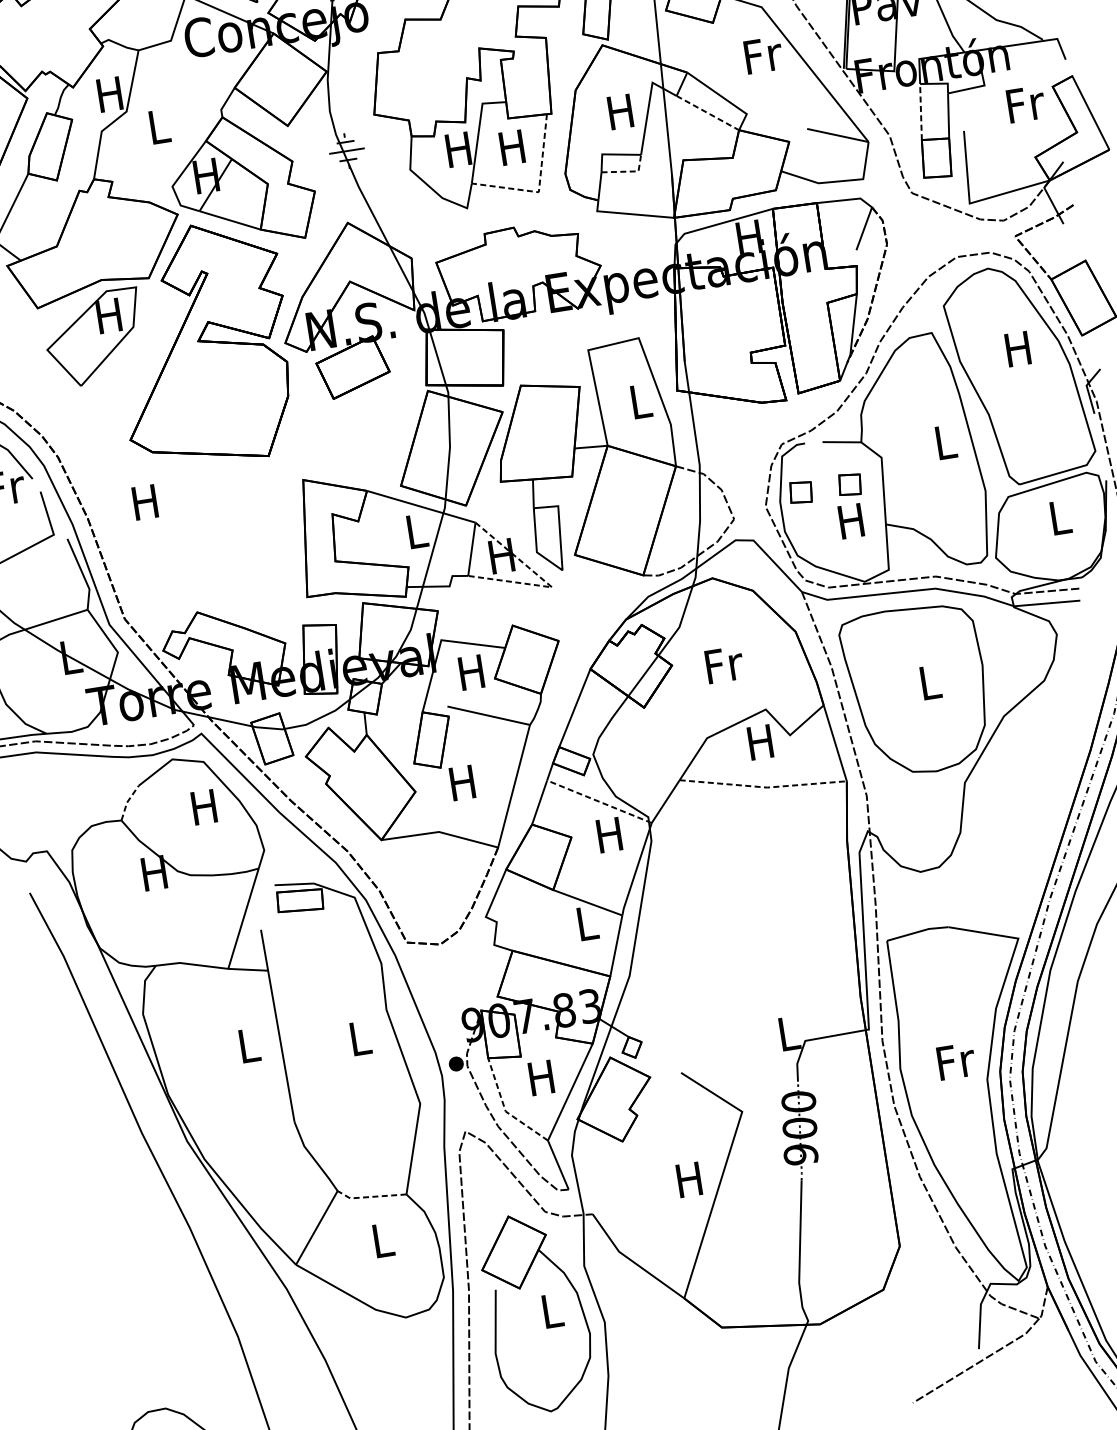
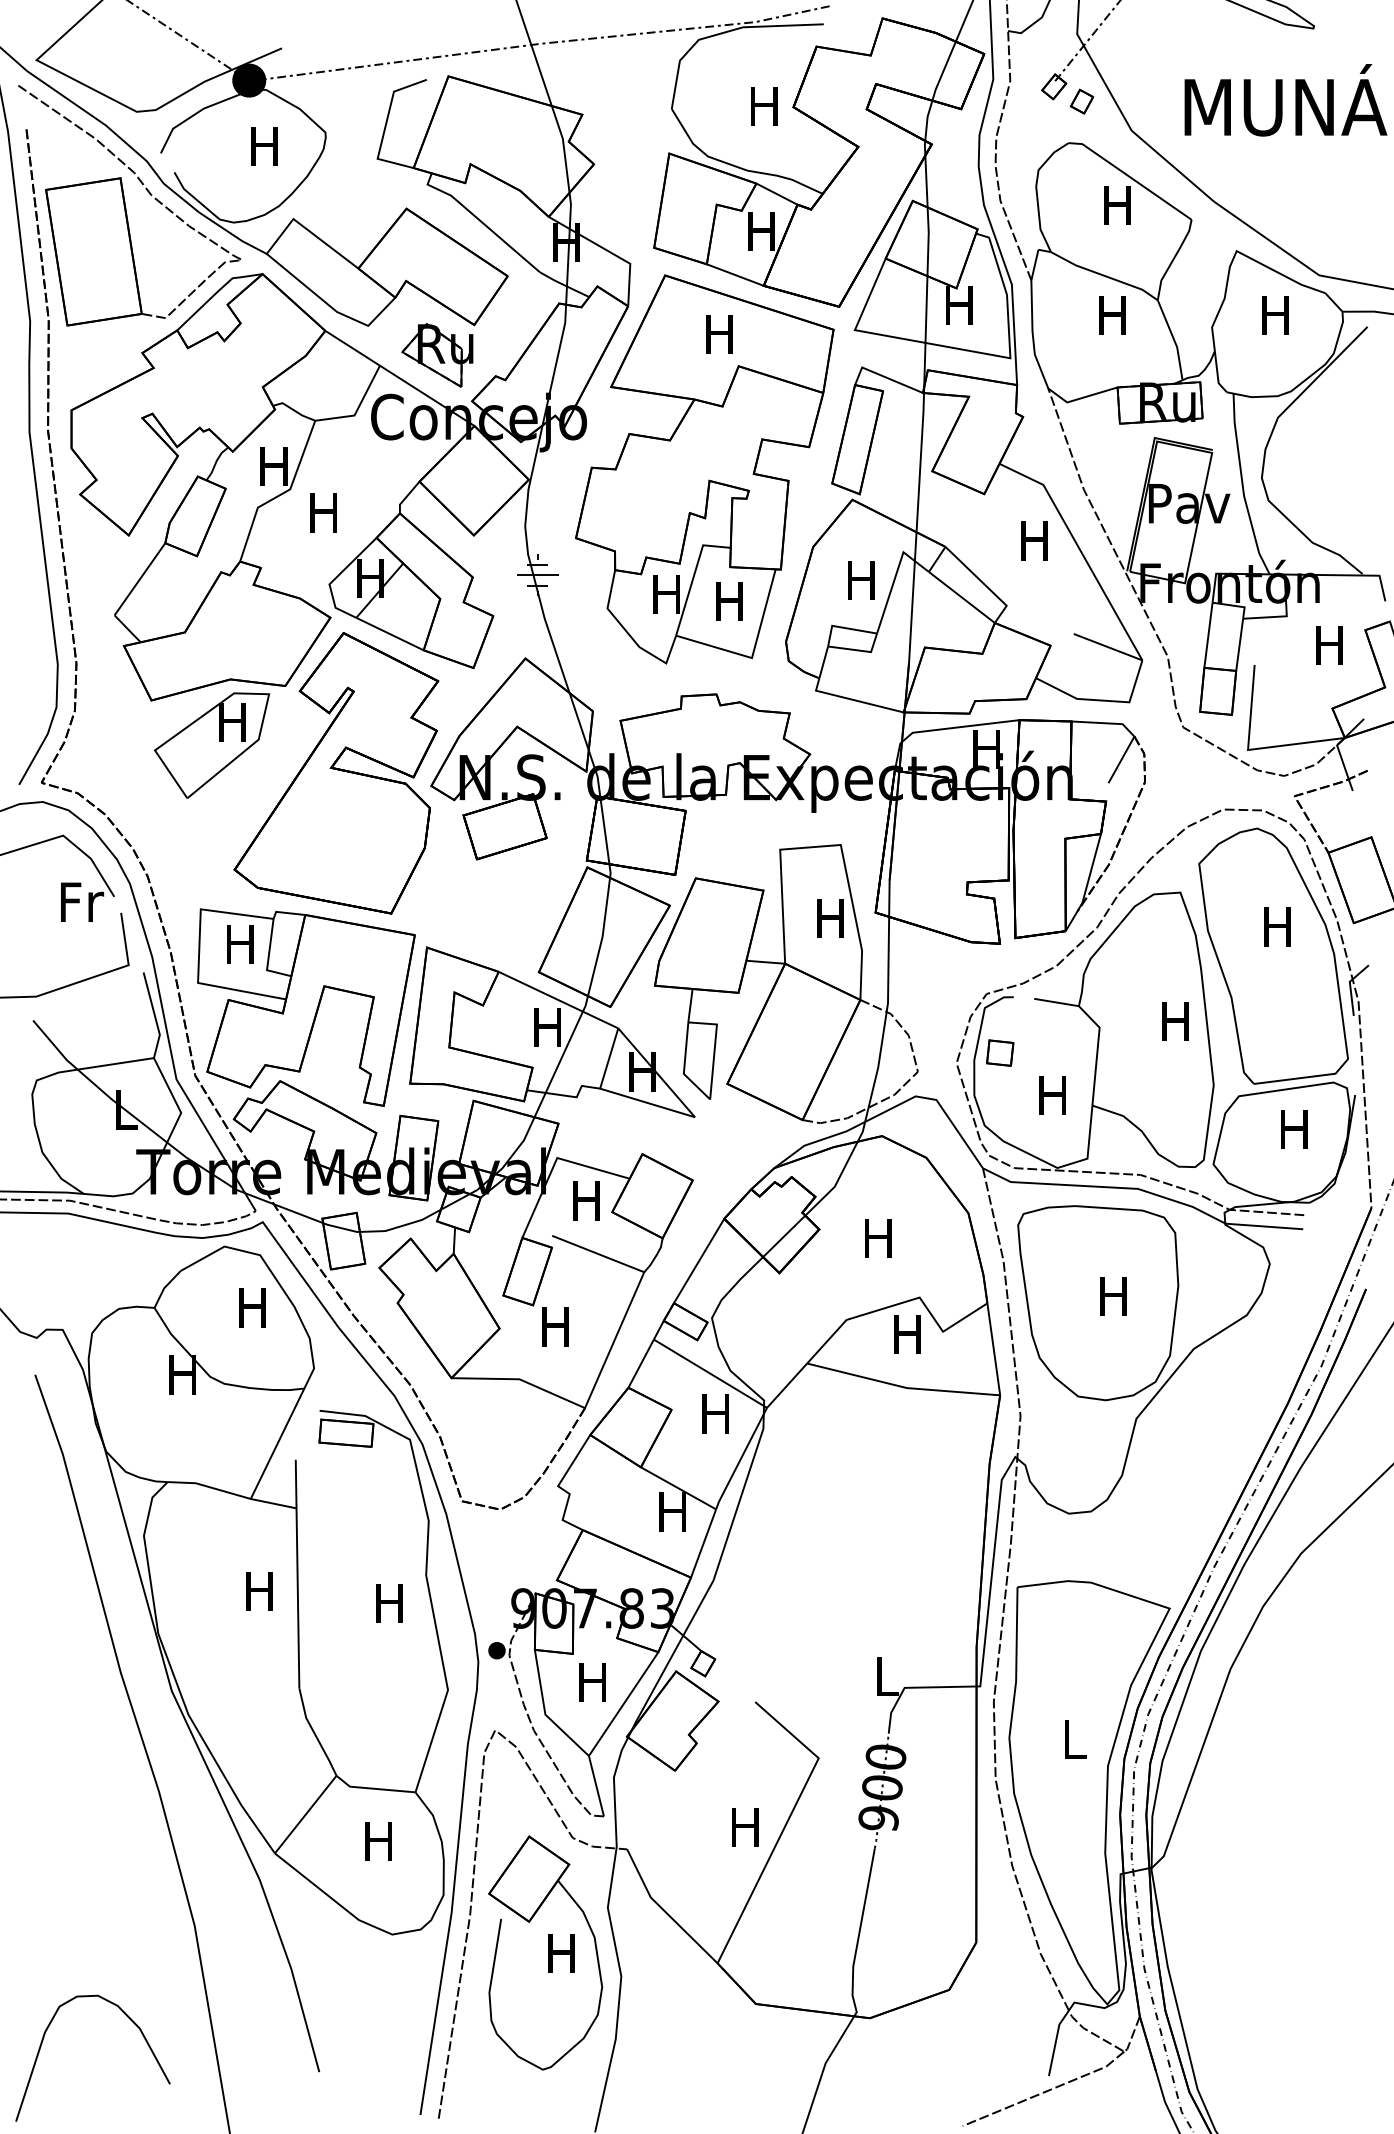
text: (763, 55) -> (1036, 540), Fr -> H
text: (1026, 104) -> (1331, 645), Fr -> H
line: (921, 112) -> (1208, 635), dashed -> solid
line: (707, 113) -> (961, 597), dashed -> solid
text: (157, 126) -> (323, 512), L -> H
line: (629, 171) -> (860, 650), dashed -> solid
line: (539, 188) -> (753, 653), dashed -> solid
text: (639, 401) -> (830, 918), L -> H
text: (944, 442) -> (1175, 1021), L -> H
part: (850, 484) -> (1058, 1052), removed
text: (1059, 517) -> (1294, 1129), L -> H
text: (415, 531) -> (547, 1027), L -> H
part: (209, 546) -> (306, 1007), added
line: (546, 583) -> (689, 1111), dashed -> solid
text: (724, 664) -> (880, 1238), Fr -> H
text: (929, 682) -> (1113, 1296), L -> H
line: (764, 787) -> (903, 1387), dashed -> solid
line: (127, 801) -> (164, 1287), dashed -> solid
line: (599, 801) -> (710, 1373), dashed -> solid
text: (585, 923) -> (672, 1511), L -> H
text: (359, 1038) -> (389, 1603), L -> H
text: (247, 1045) -> (259, 1591), L -> H
text: (956, 1060) -> (1075, 1738), Fr -> L
line: (505, 1109) -> (545, 1712), dashed -> solid
line: (369, 1196) -> (372, 1788), dashed -> solid
text: (381, 1240) -> (378, 1841), L -> H
text: (551, 1310) -> (561, 1953), L -> H

